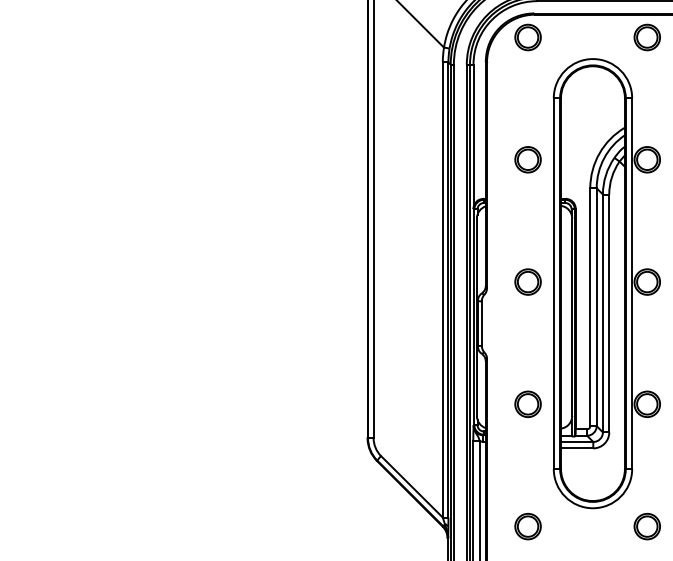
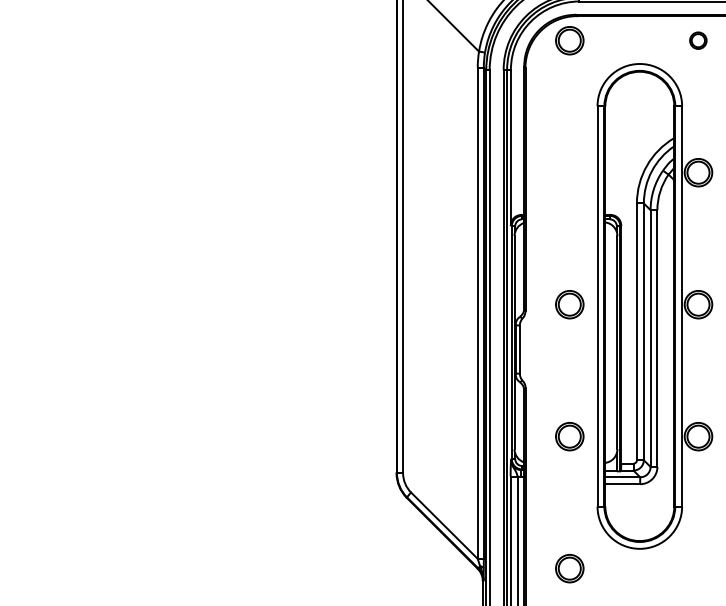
part: (646, 37) -> (697, 40), size x0.6
part: (527, 159) -> (569, 172), removed
part: (646, 526) -> (697, 568), removed

